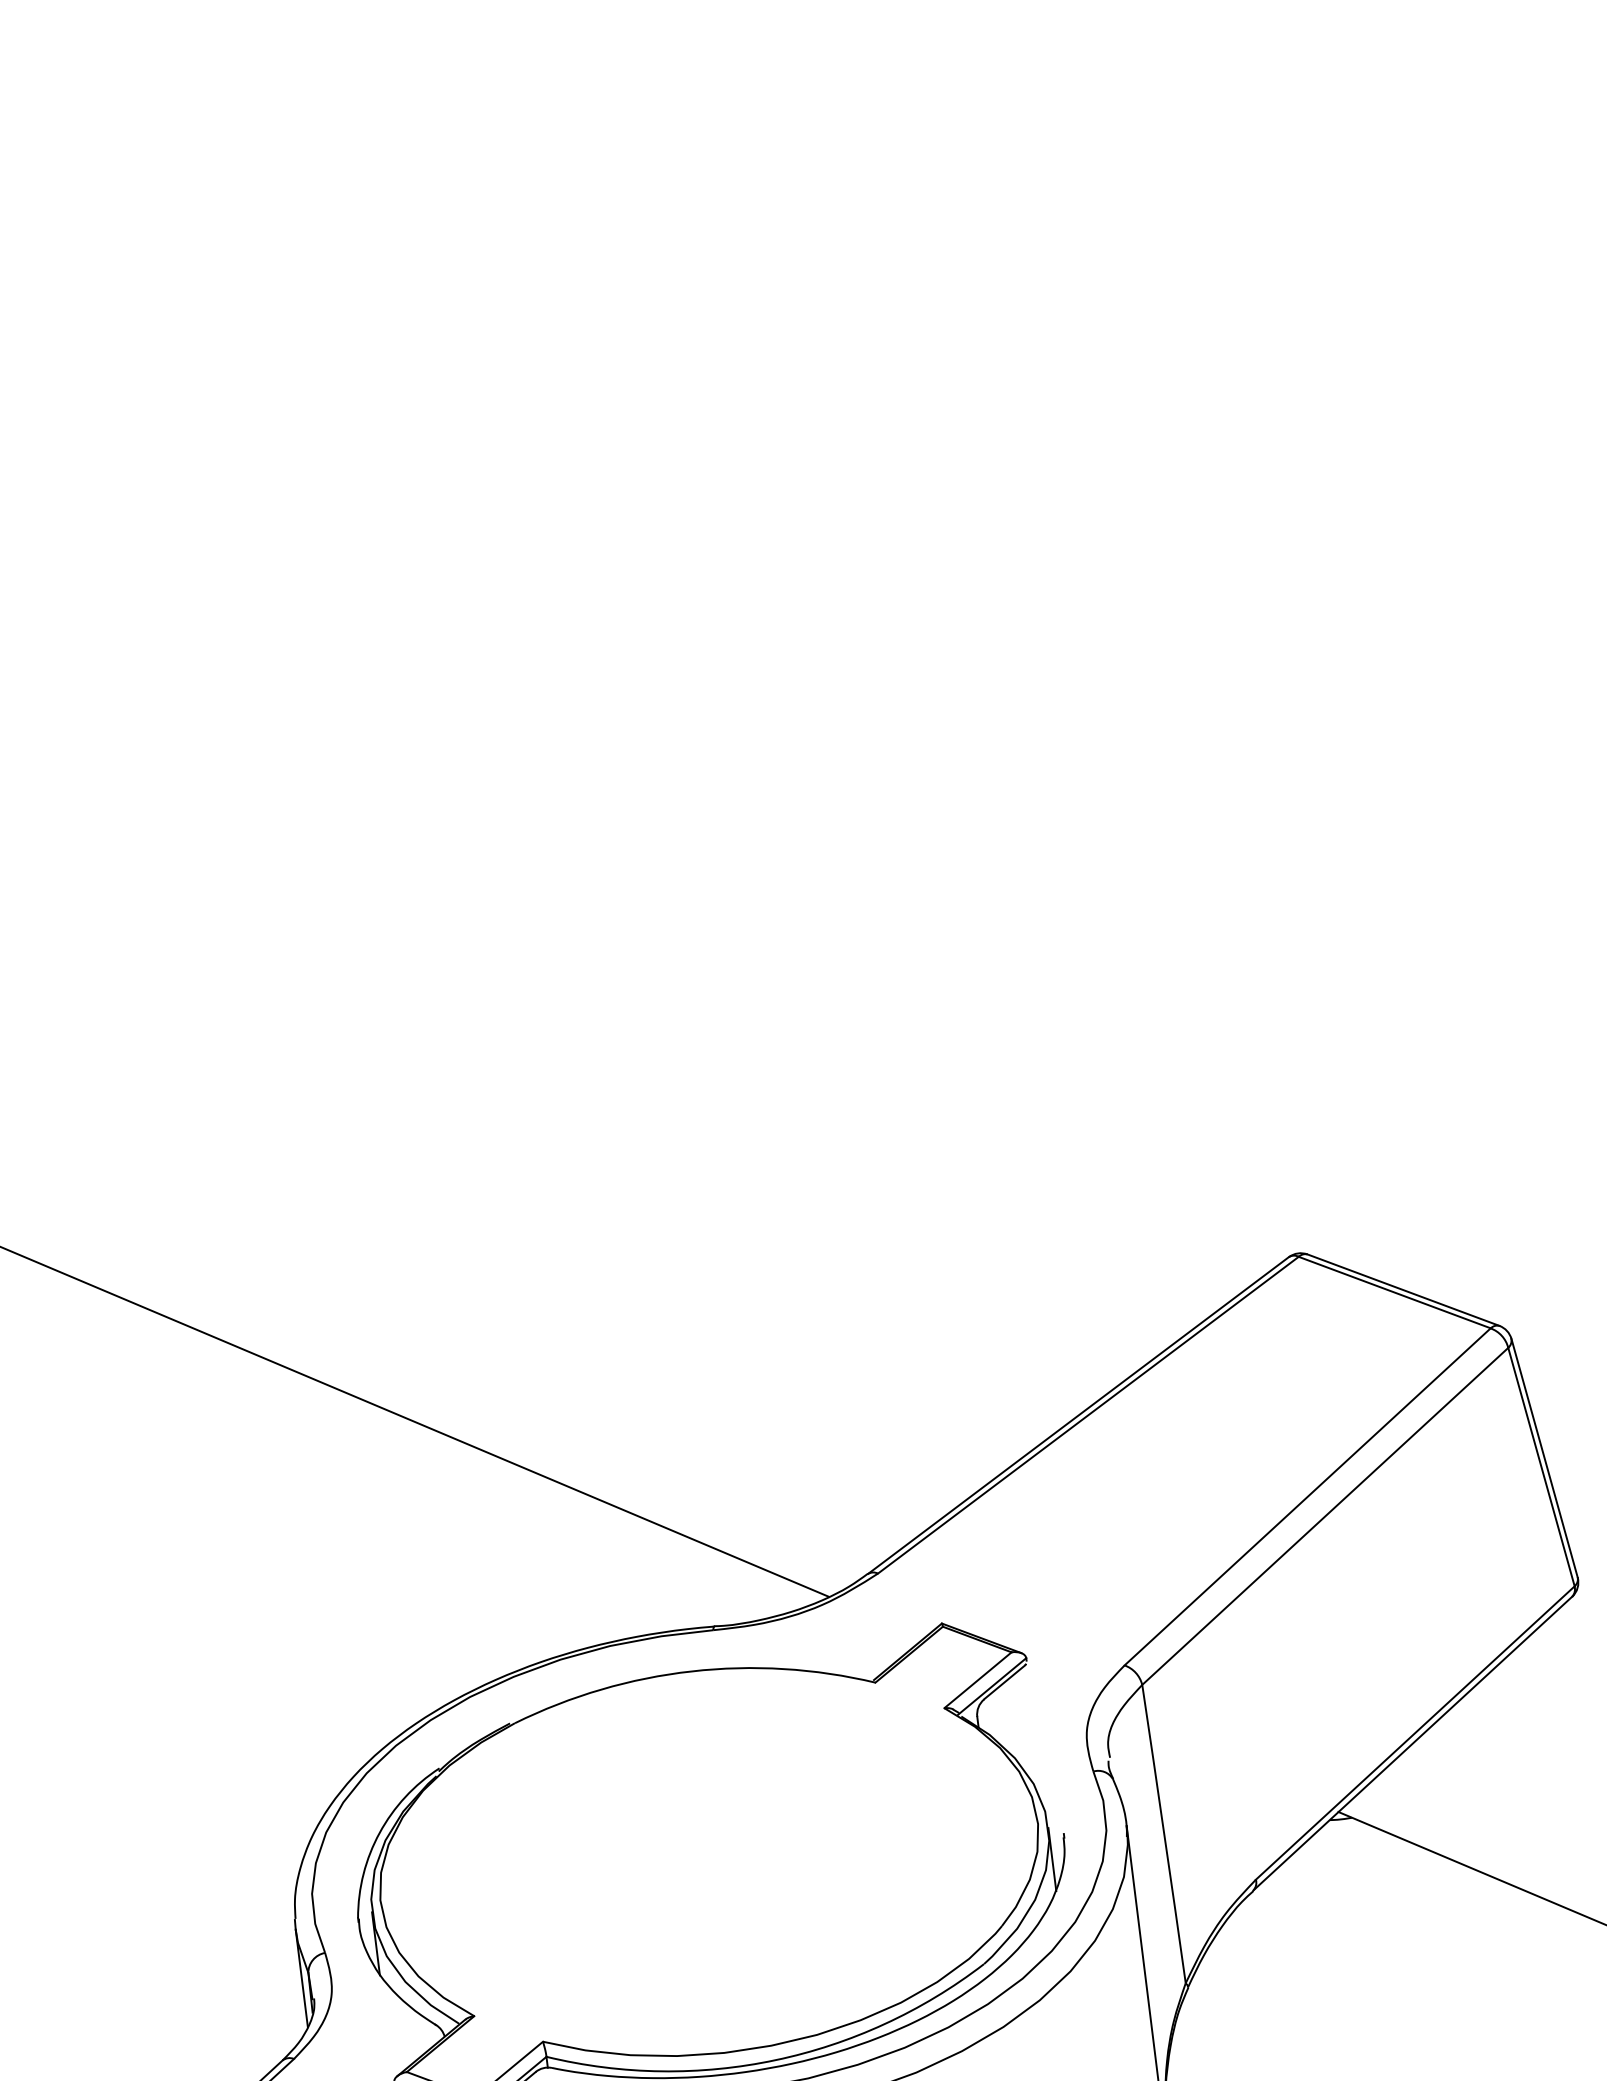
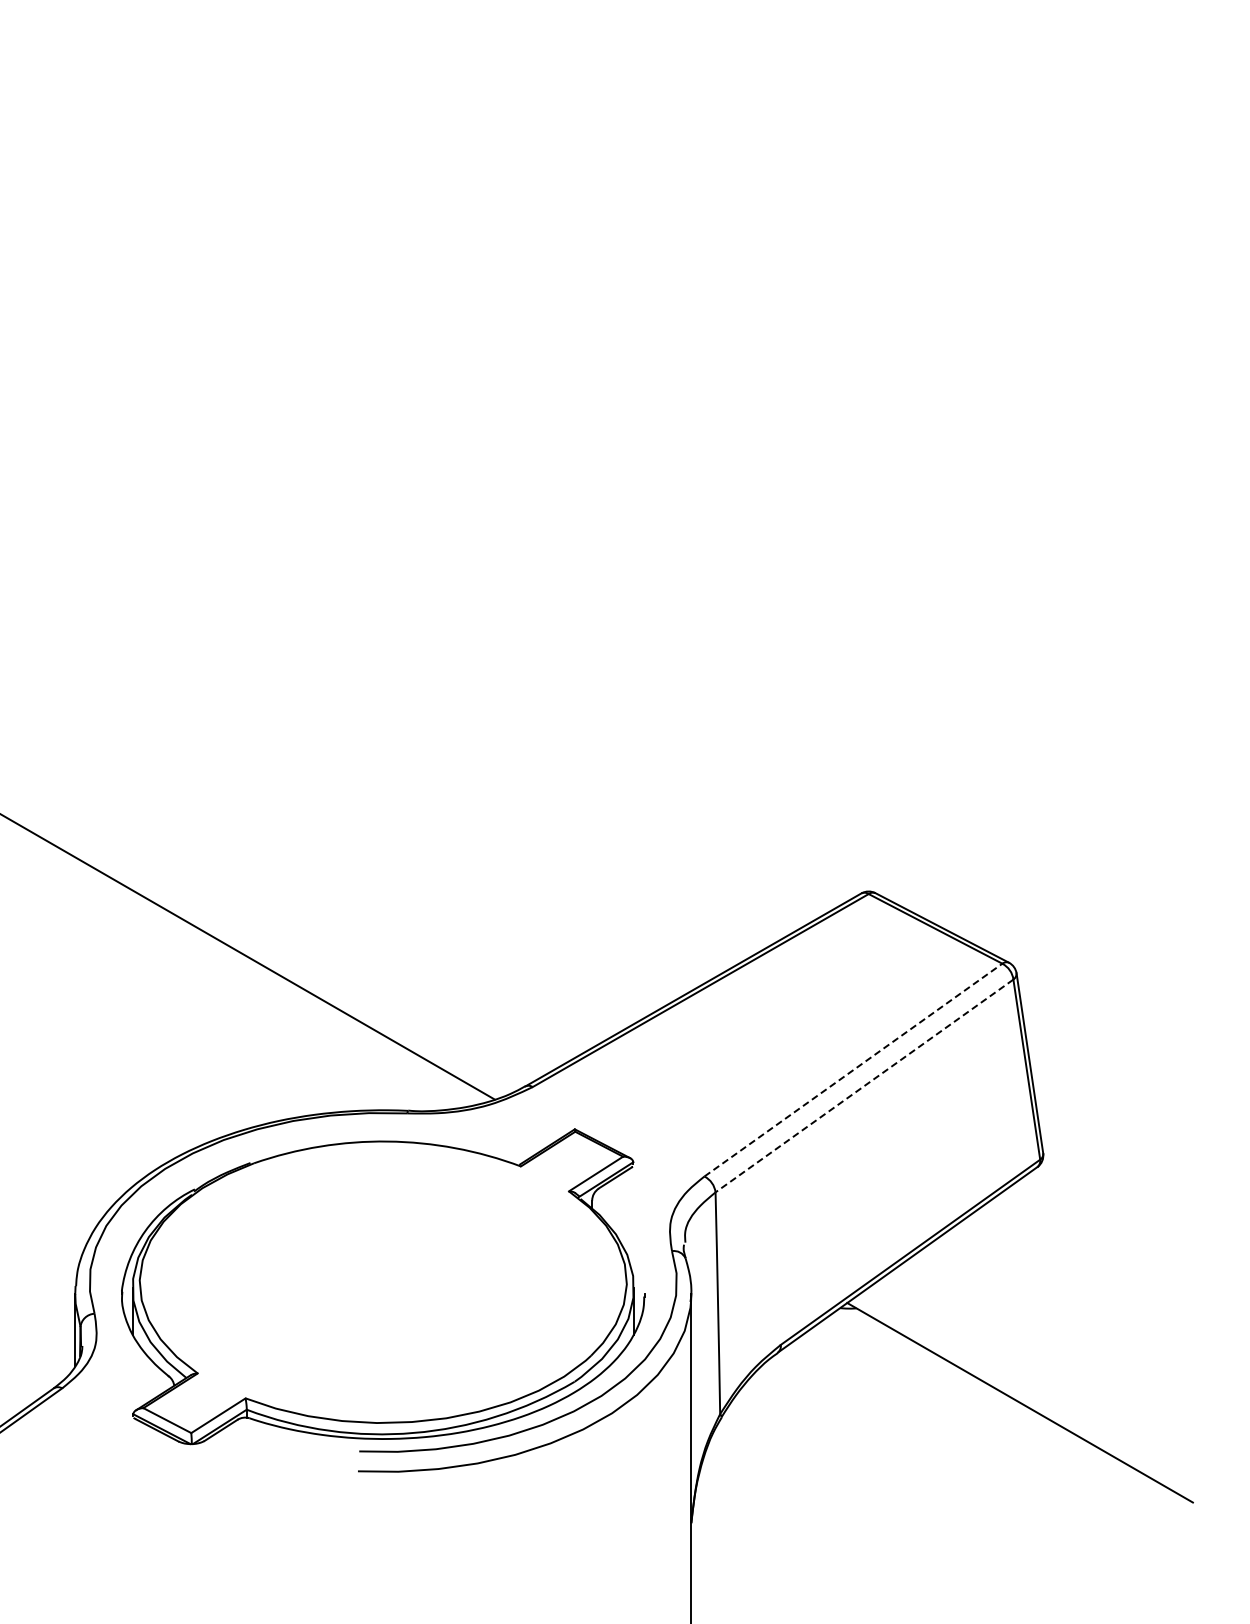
line: (1307, 1496) -> (853, 1069), solid -> dashed
line: (1325, 1517) -> (864, 1086), solid -> dashed

